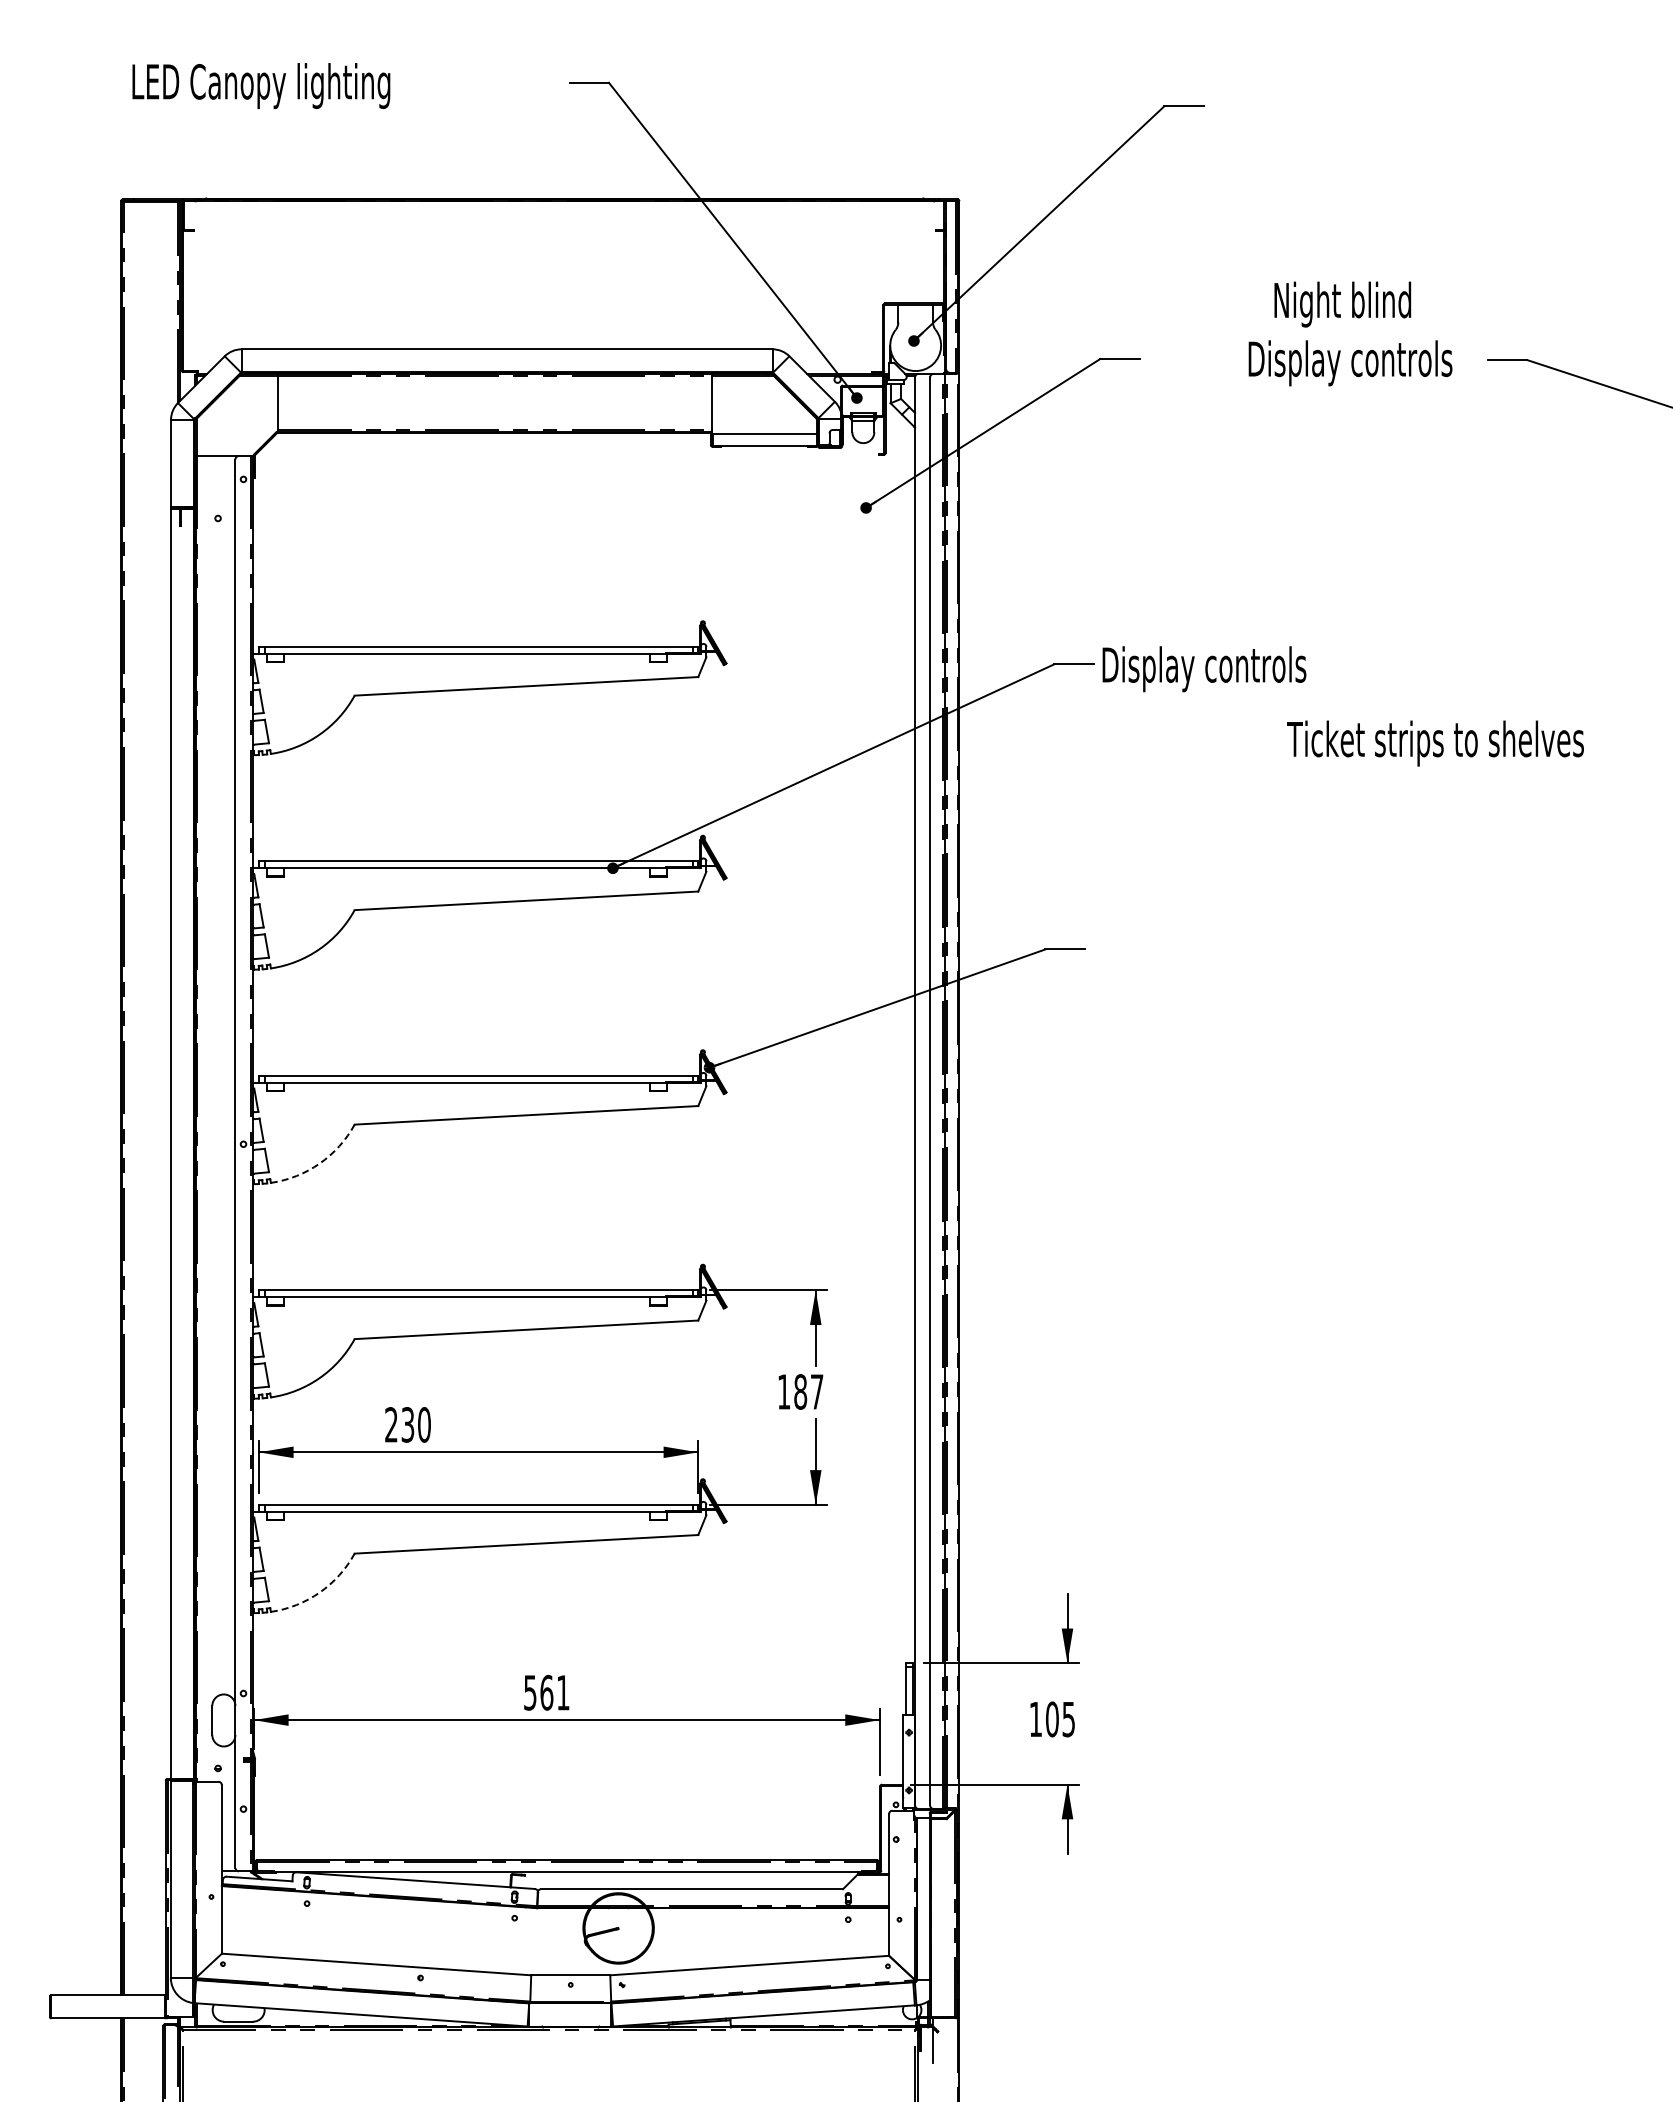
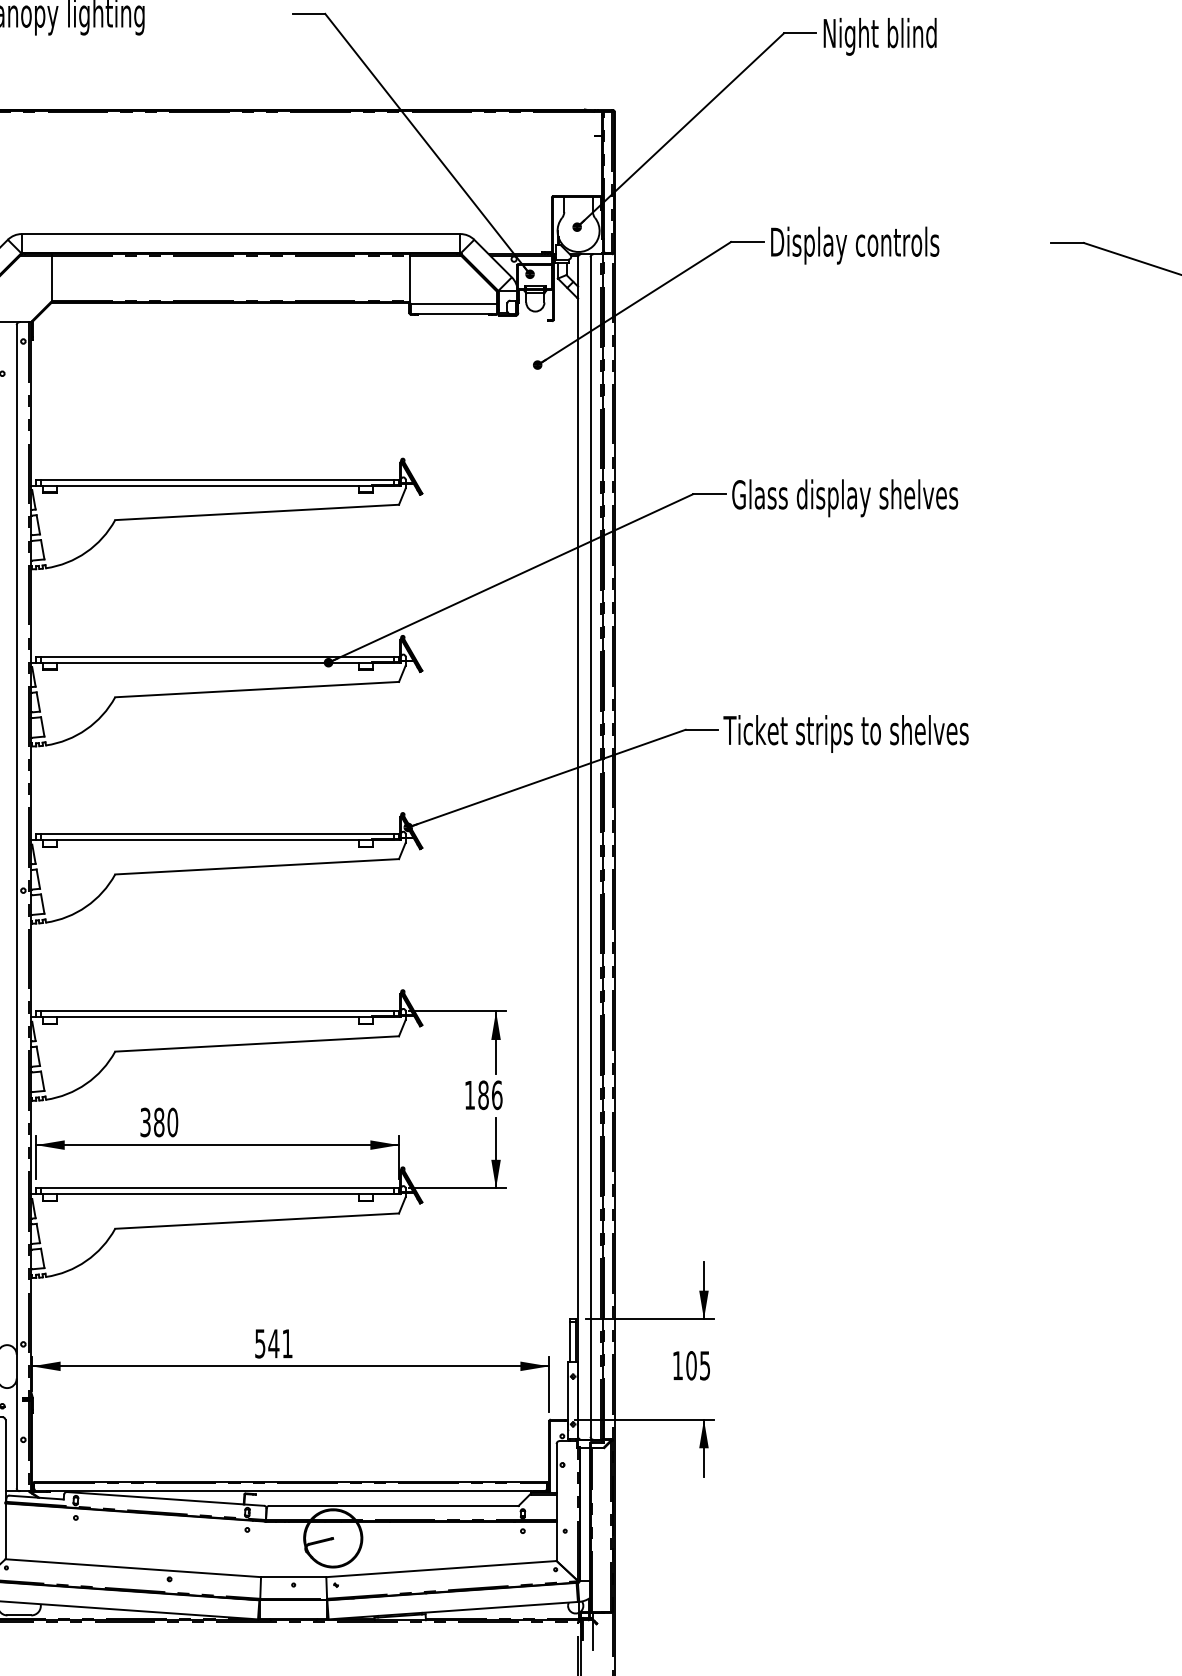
text: (1342, 304) -> (879, 36), moved
text: (1350, 363) -> (855, 245), moved
text: (1238, 669) -> (845, 498), Display controls -> Glass display shelves
text: (1435, 743) -> (846, 733), moved
arc: (319, 1163) -> (86, 906), dashed -> solid
text: (816, 1391) -> (496, 1094), 187 -> 186
text: (399, 1424) -> (152, 1122), 230 -> 380
arc: (319, 1592) -> (86, 1260), dashed -> solid
text: (546, 1692) -> (273, 1343), 561 -> 541

